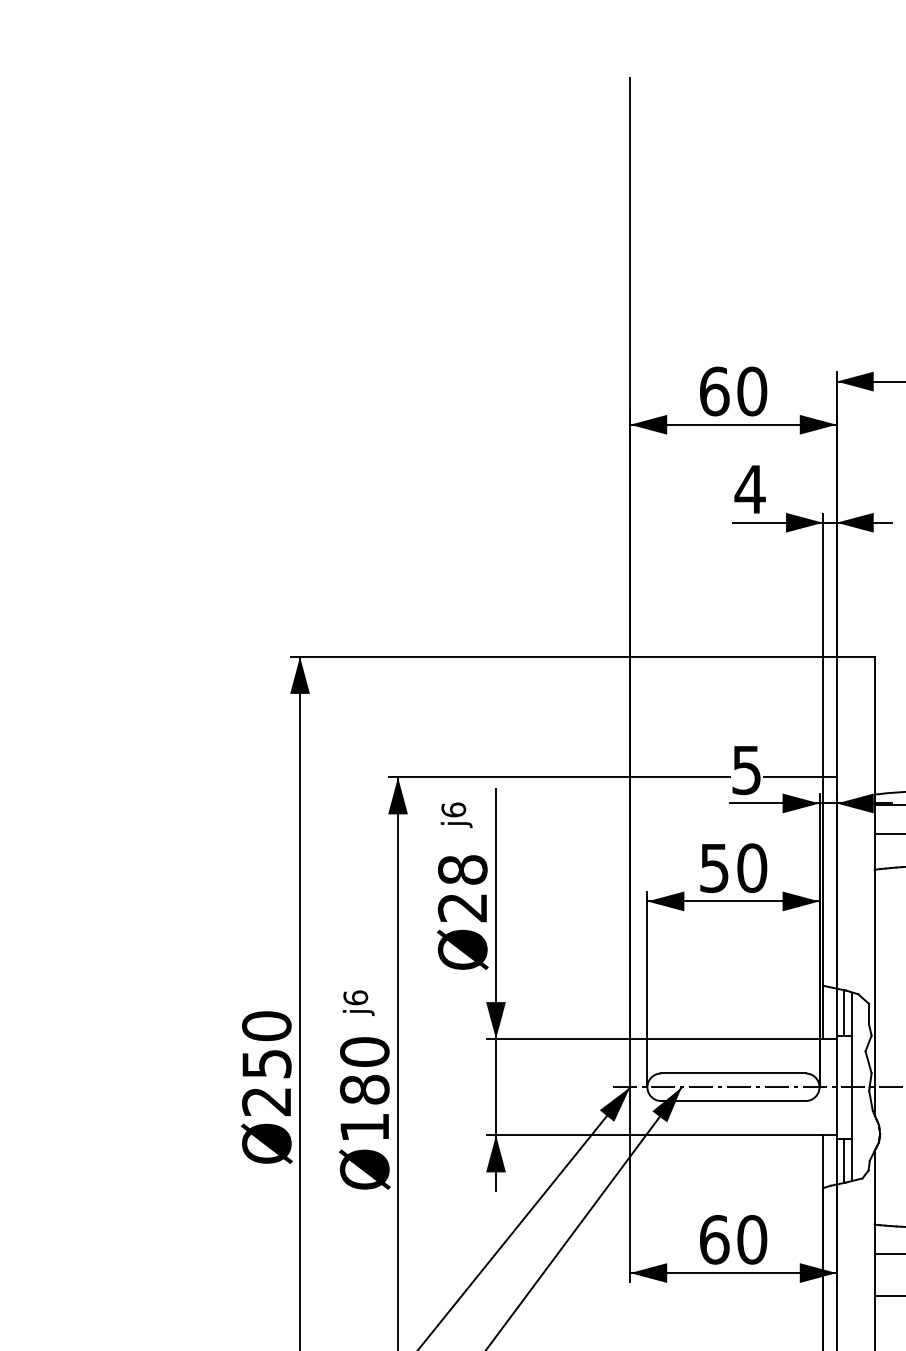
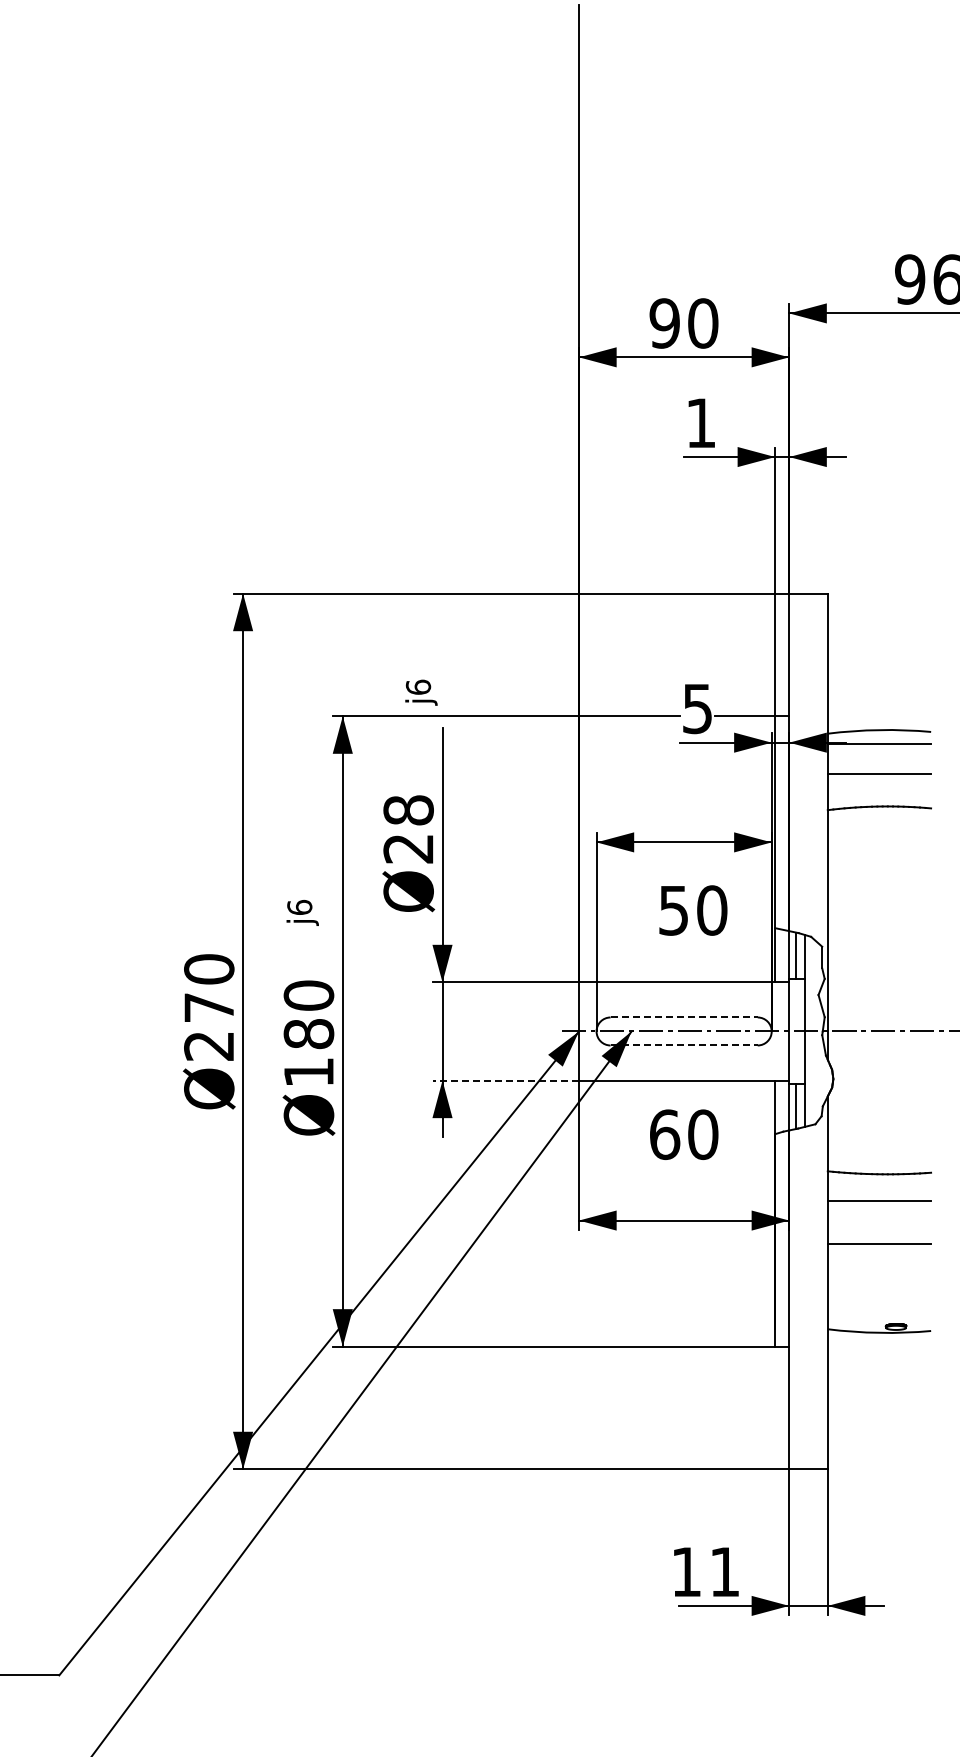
text: (714, 391) -> (664, 323), 60 -> 90
text: (750, 488) -> (701, 422), 4 -> 1
text: (456, 815) -> (421, 692), moved
text: (733, 868) -> (693, 910), moved
text: (358, 1002) -> (302, 912), moved
text: (267, 1063) -> (209, 1007), Ø250 -> Ø270
line: (733, 1073) -> (684, 1017), solid -> dashed
line: (733, 1101) -> (684, 1045), solid -> dashed
line: (558, 1135) -> (506, 1080), solid -> dashed
text: (733, 1239) -> (684, 1134), moved

